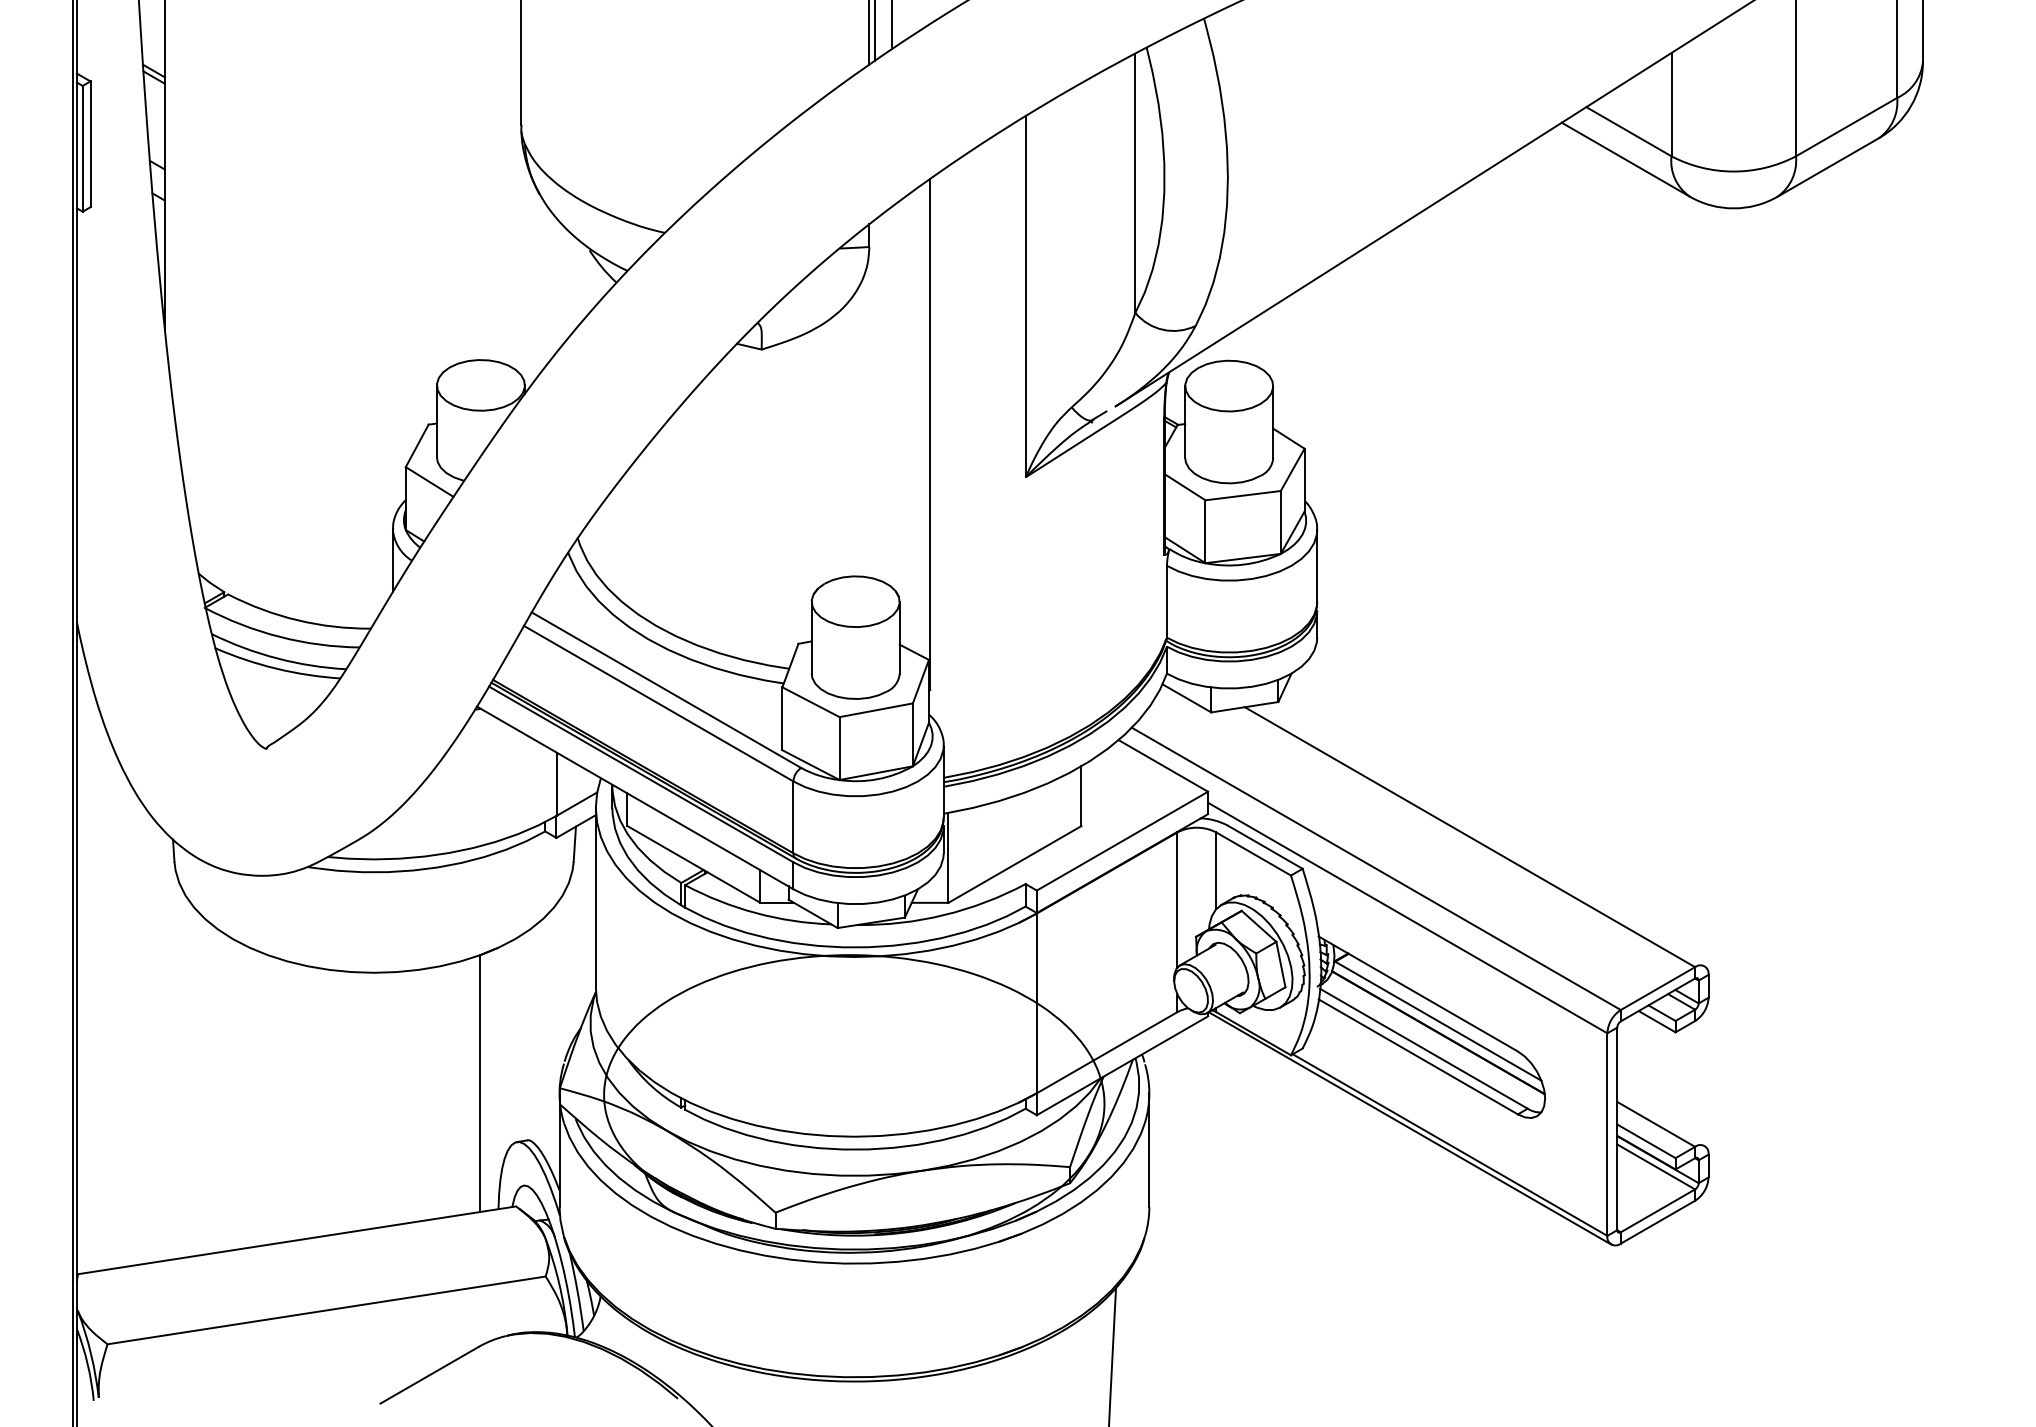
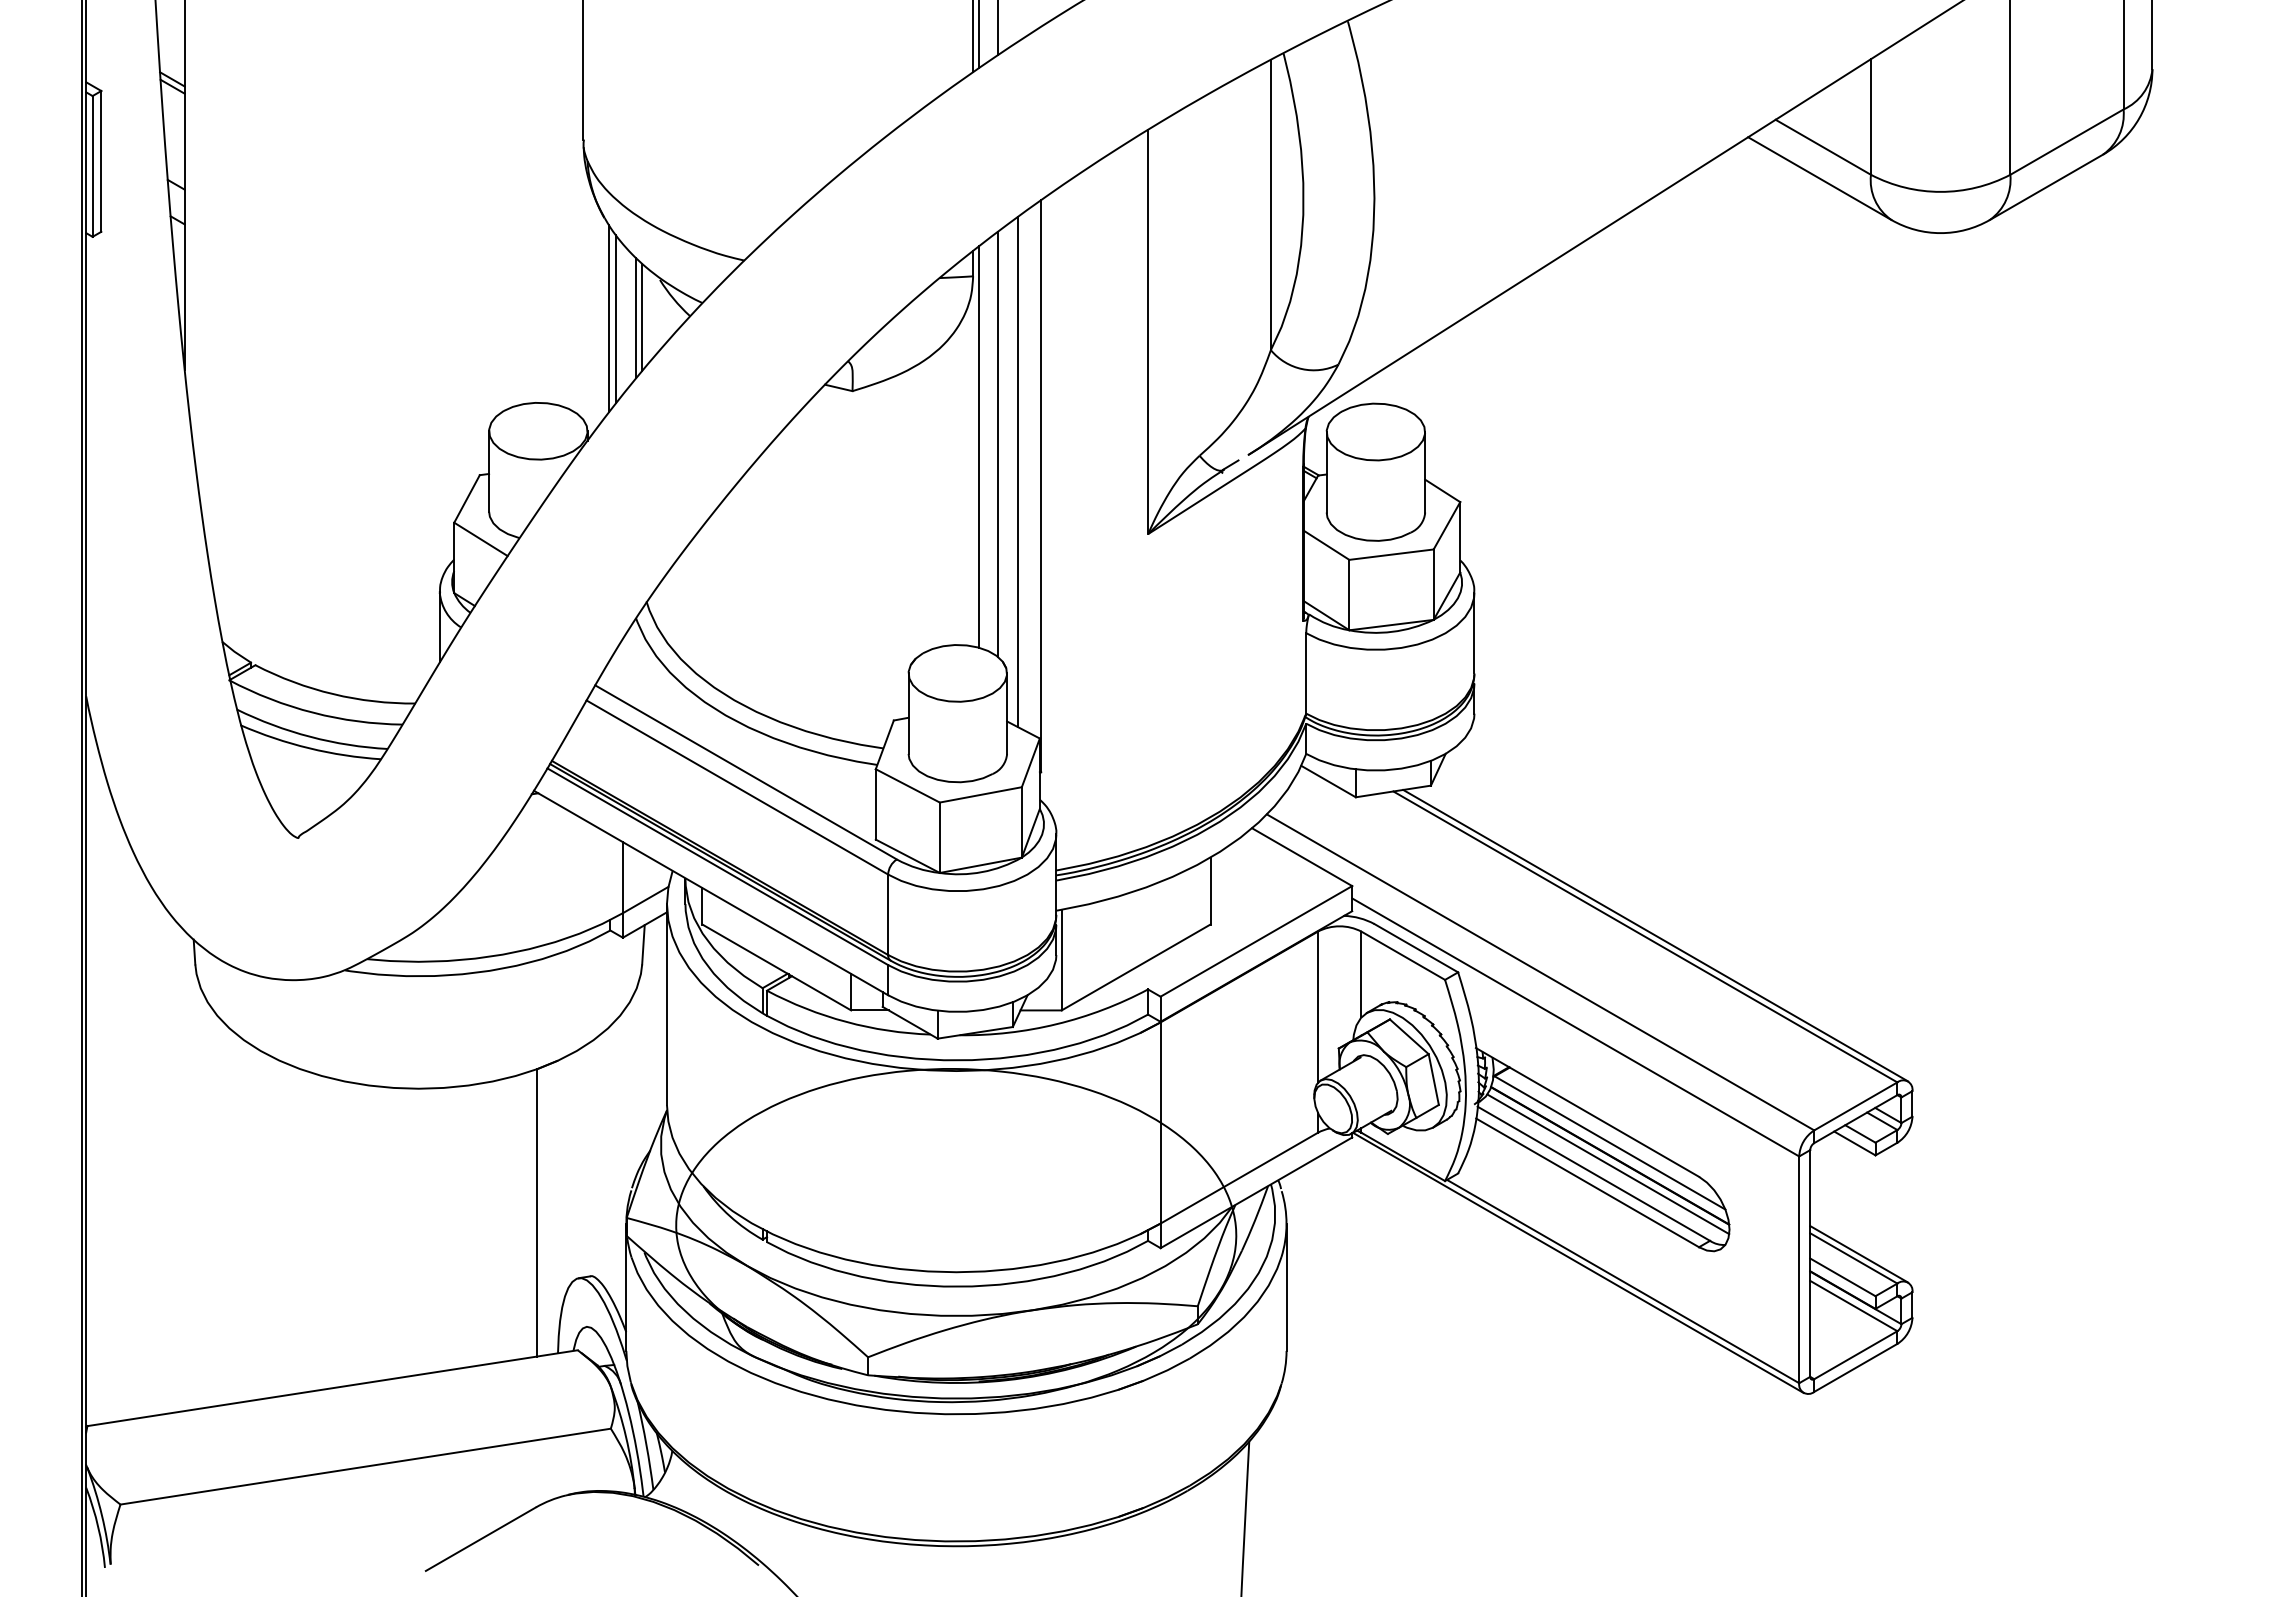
line: (573, 282) -> (642, 316), added
line: (568, 283) -> (636, 317), added
line: (544, 284) -> (609, 318), added
line: (550, 285) -> (616, 319), added
line: (892, 397) -> (998, 444), added
line: (874, 399) -> (978, 446), added
line: (909, 421) -> (1017, 471), added
line: (1478, 835) -> (1655, 935), added
line: (1437, 1040) -> (1608, 1164), added
line: (1661, 1120) -> (1859, 1254), added

